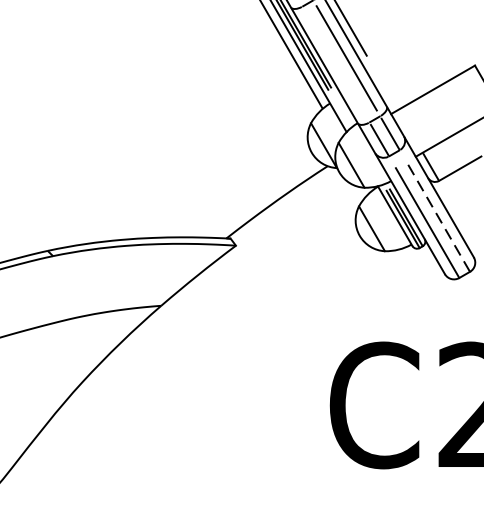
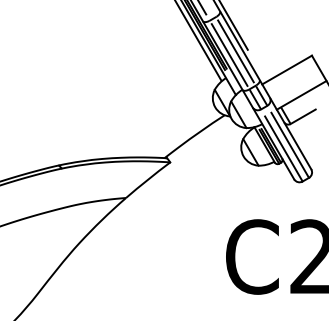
line: (335, 63) -> (229, 54), added
line: (437, 215) -> (289, 144), dashed -> solid

